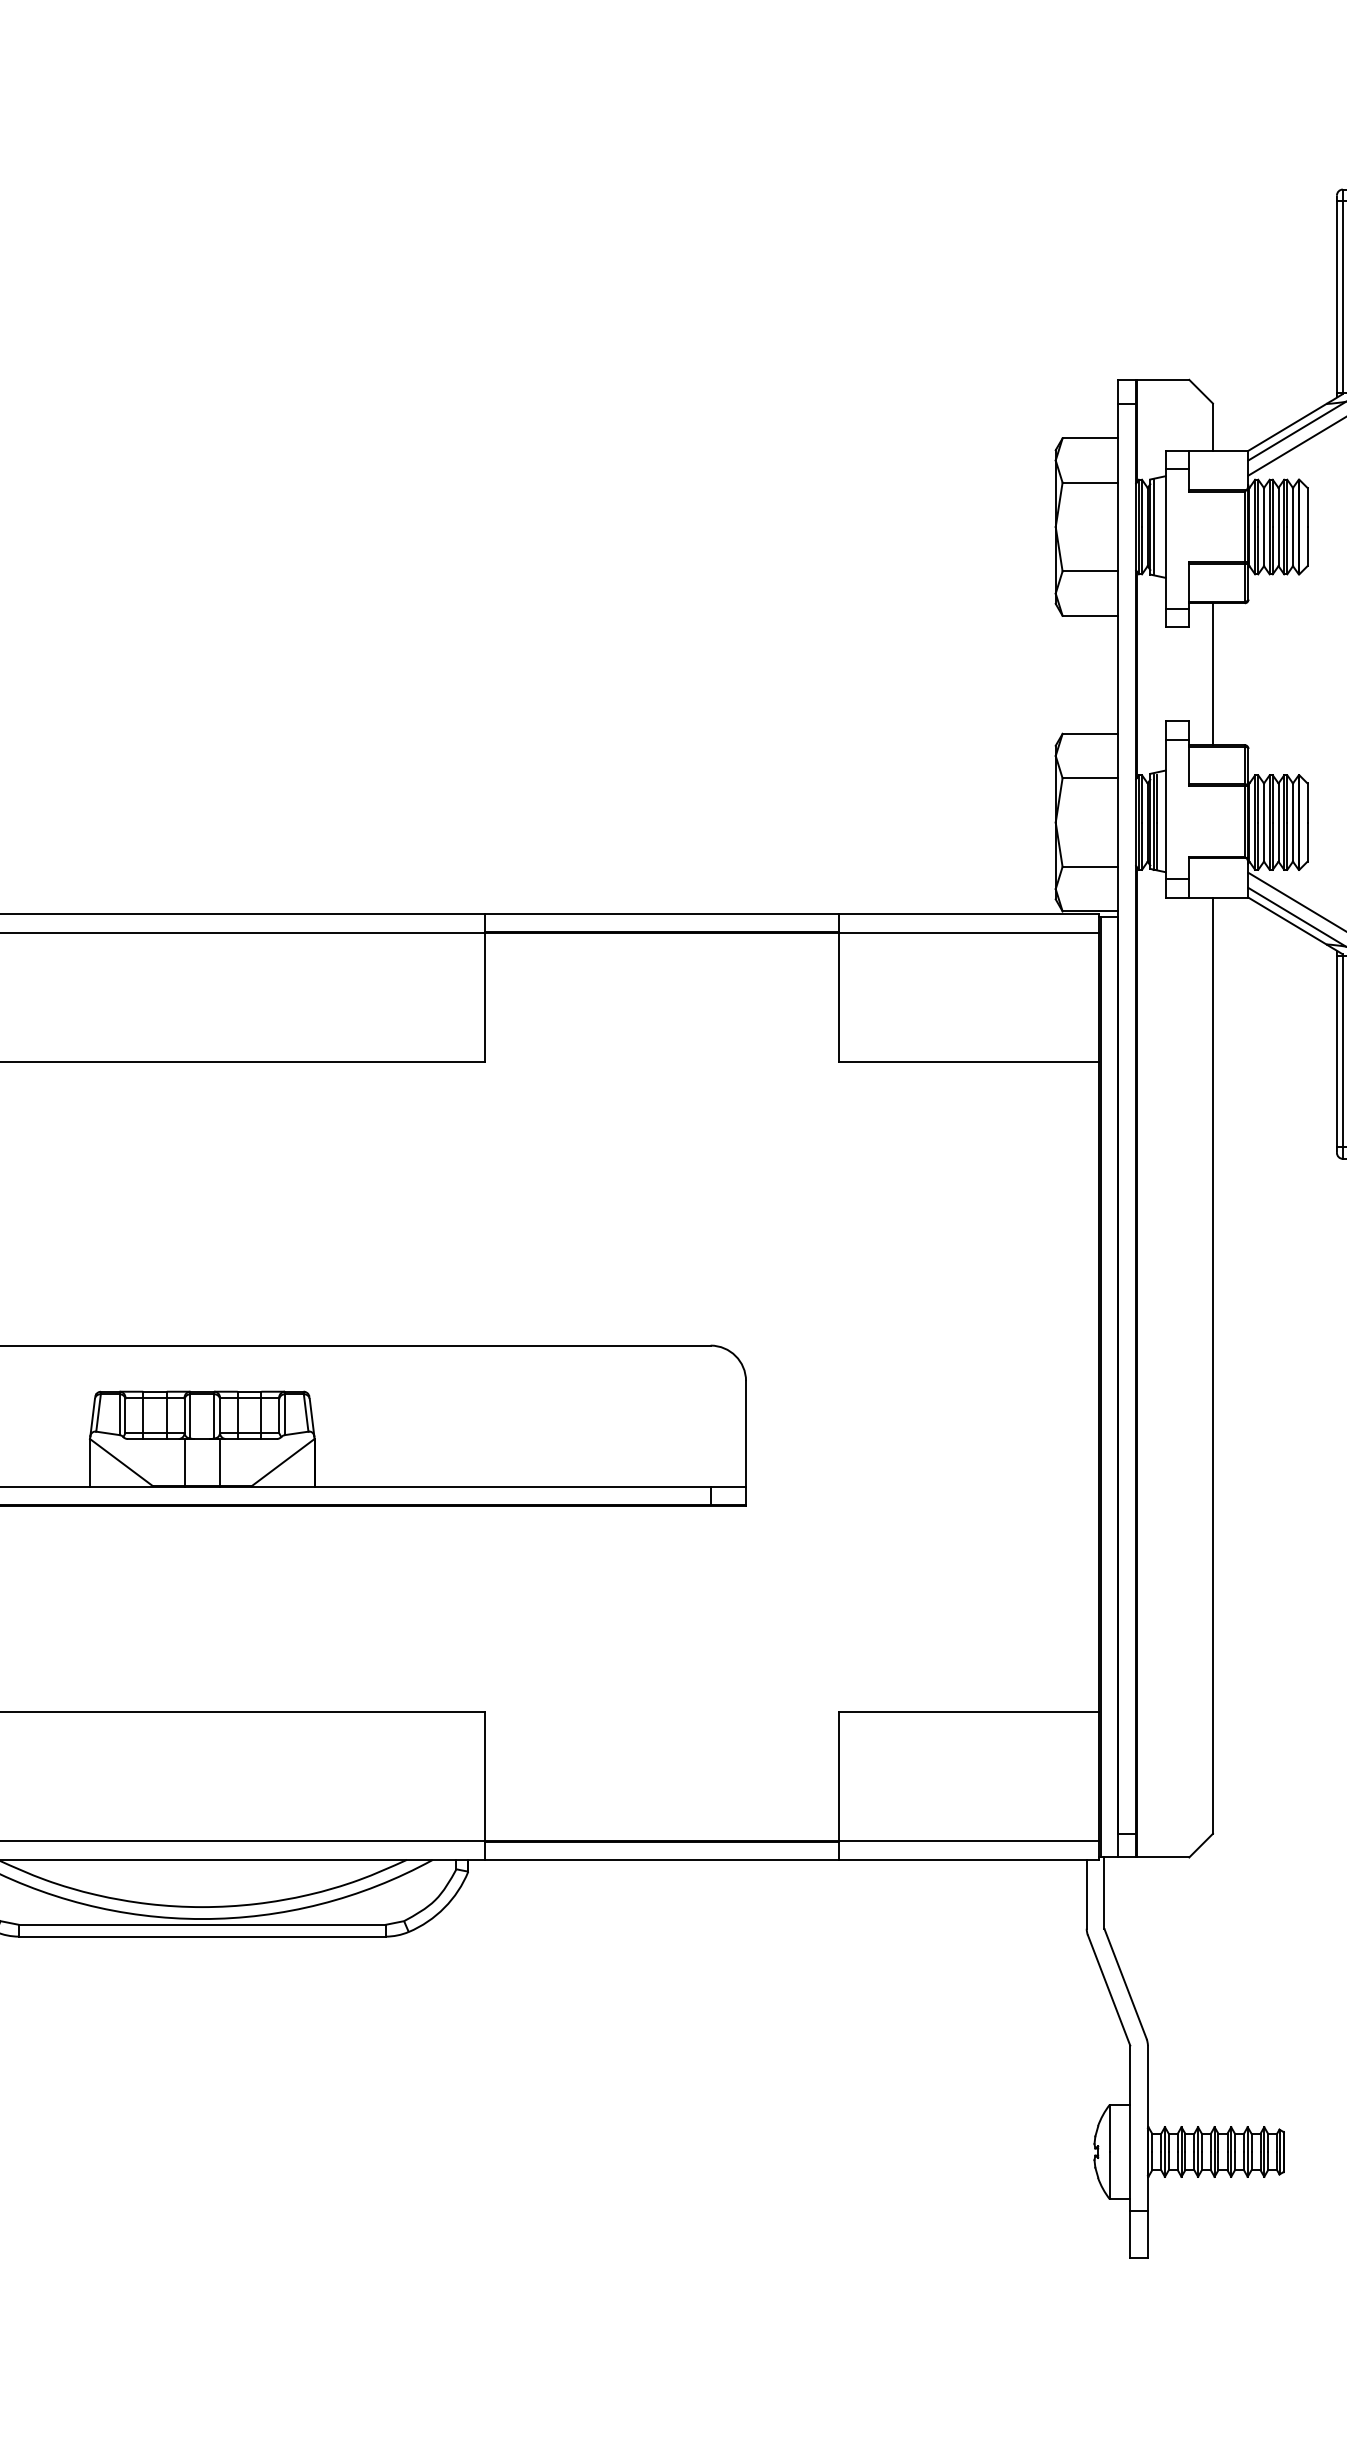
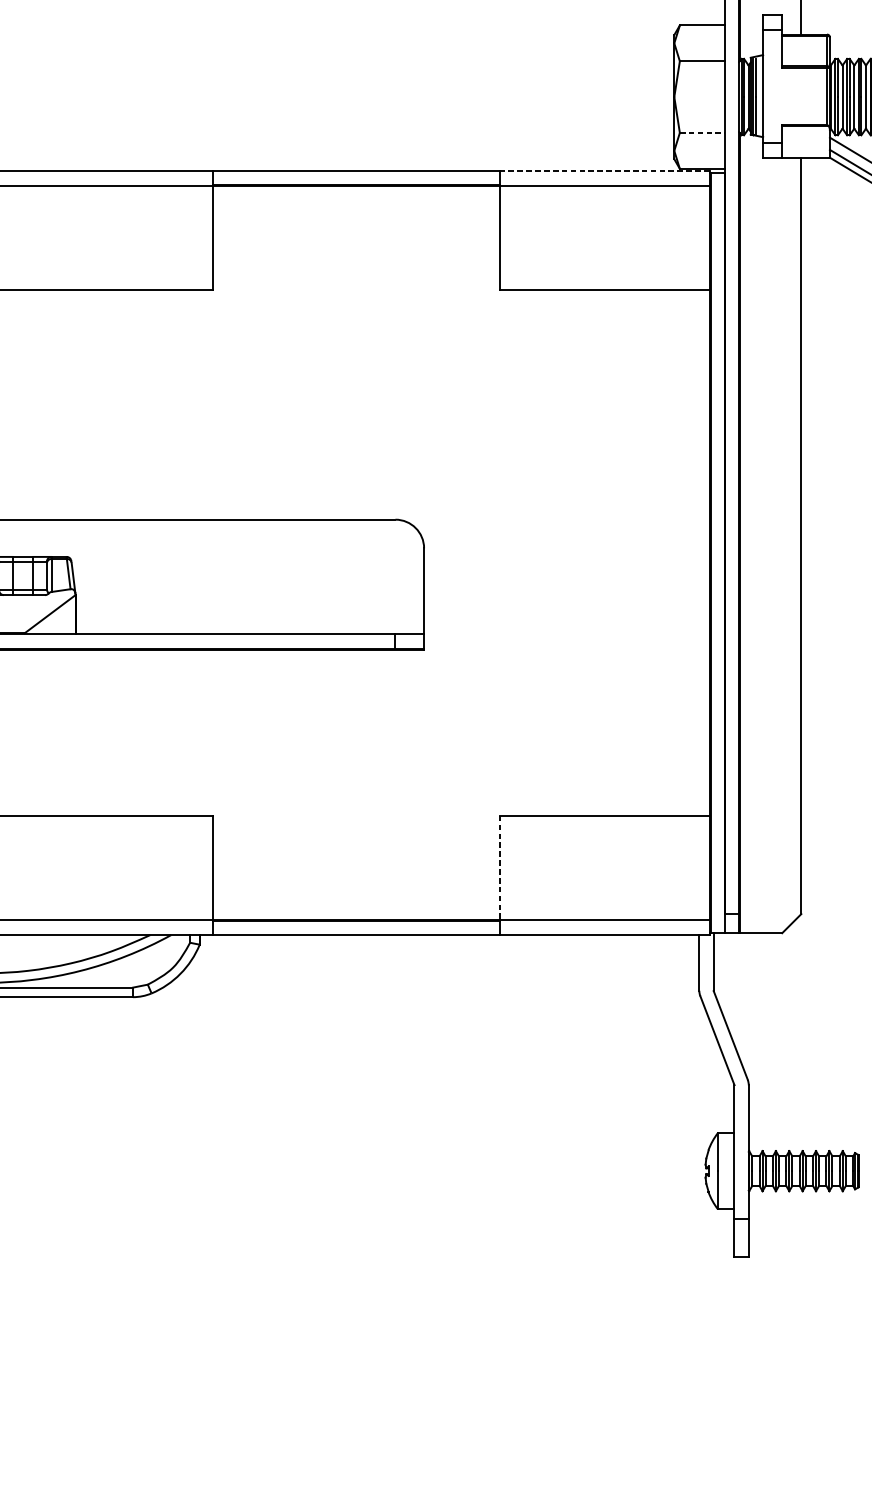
line: (1090, 866) -> (702, 132), solid -> dashed
line: (969, 914) -> (604, 171), solid -> dashed
line: (839, 1776) -> (499, 867), solid -> dashed

